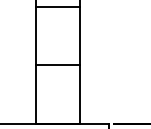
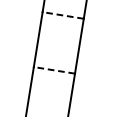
line: (58, 6) -> (63, 15), solid -> dashed
line: (58, 65) -> (54, 70), solid -> dashed

